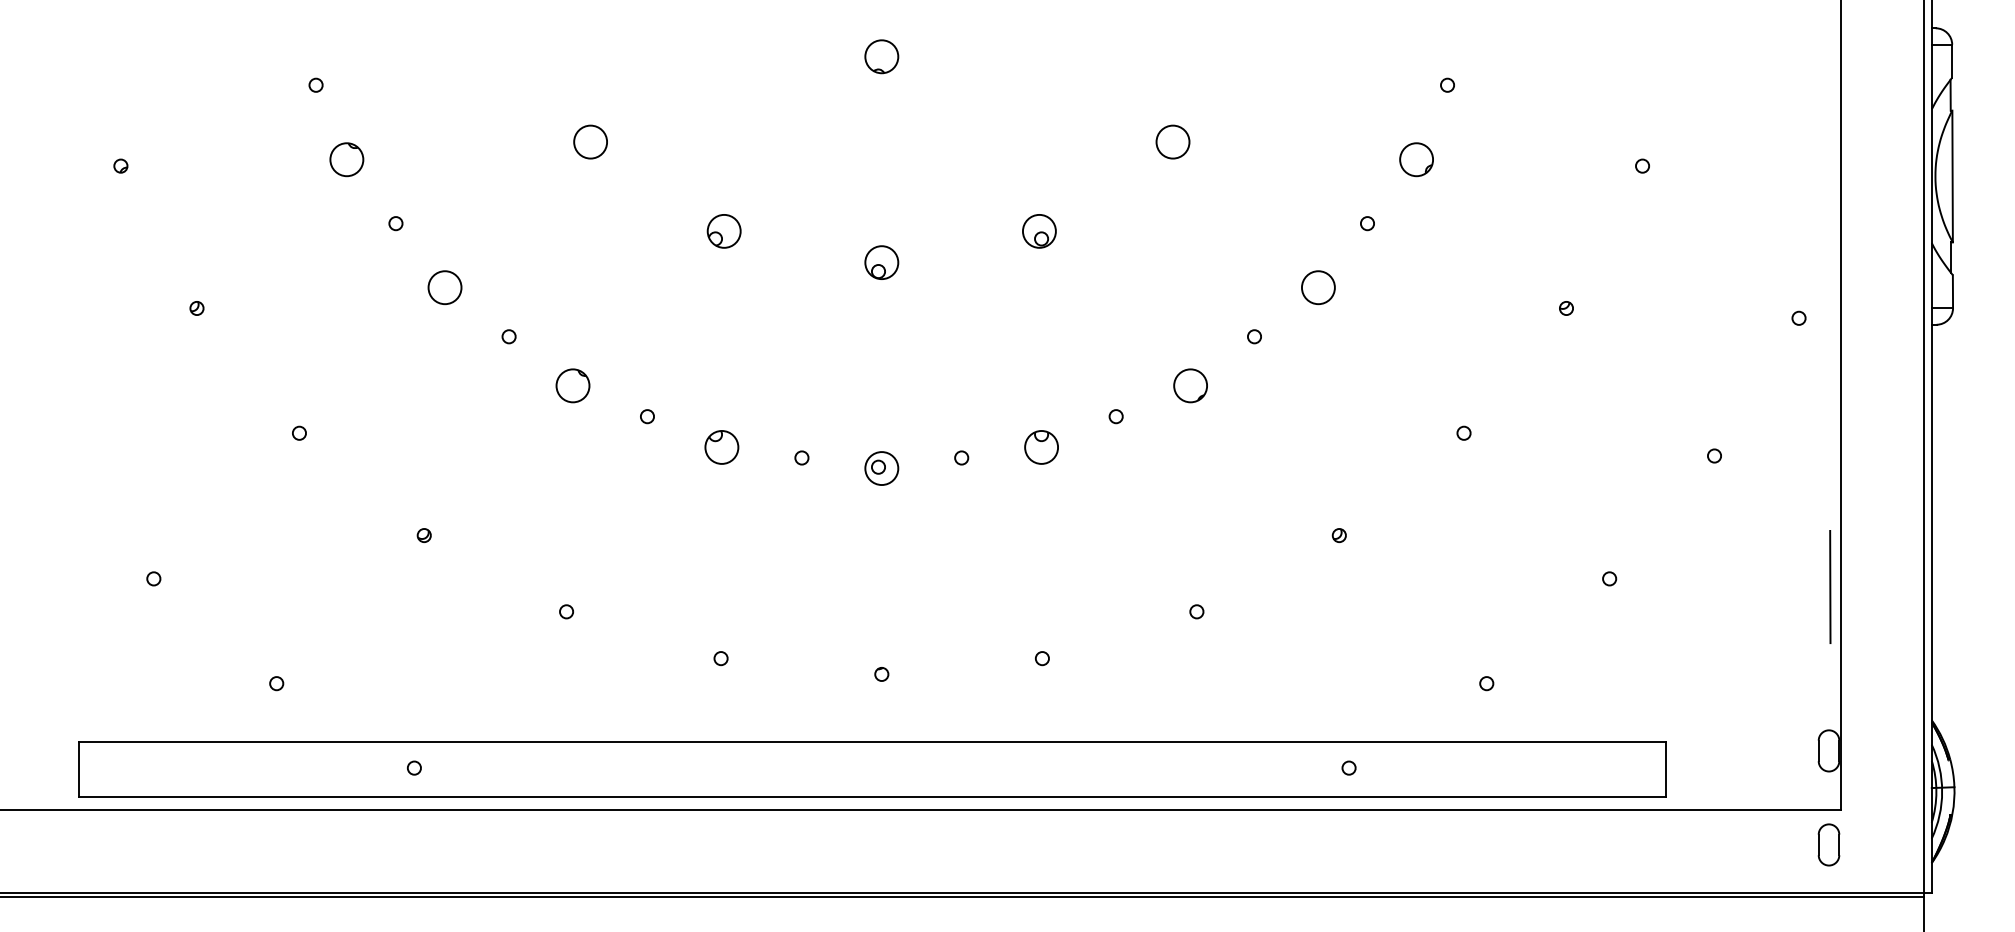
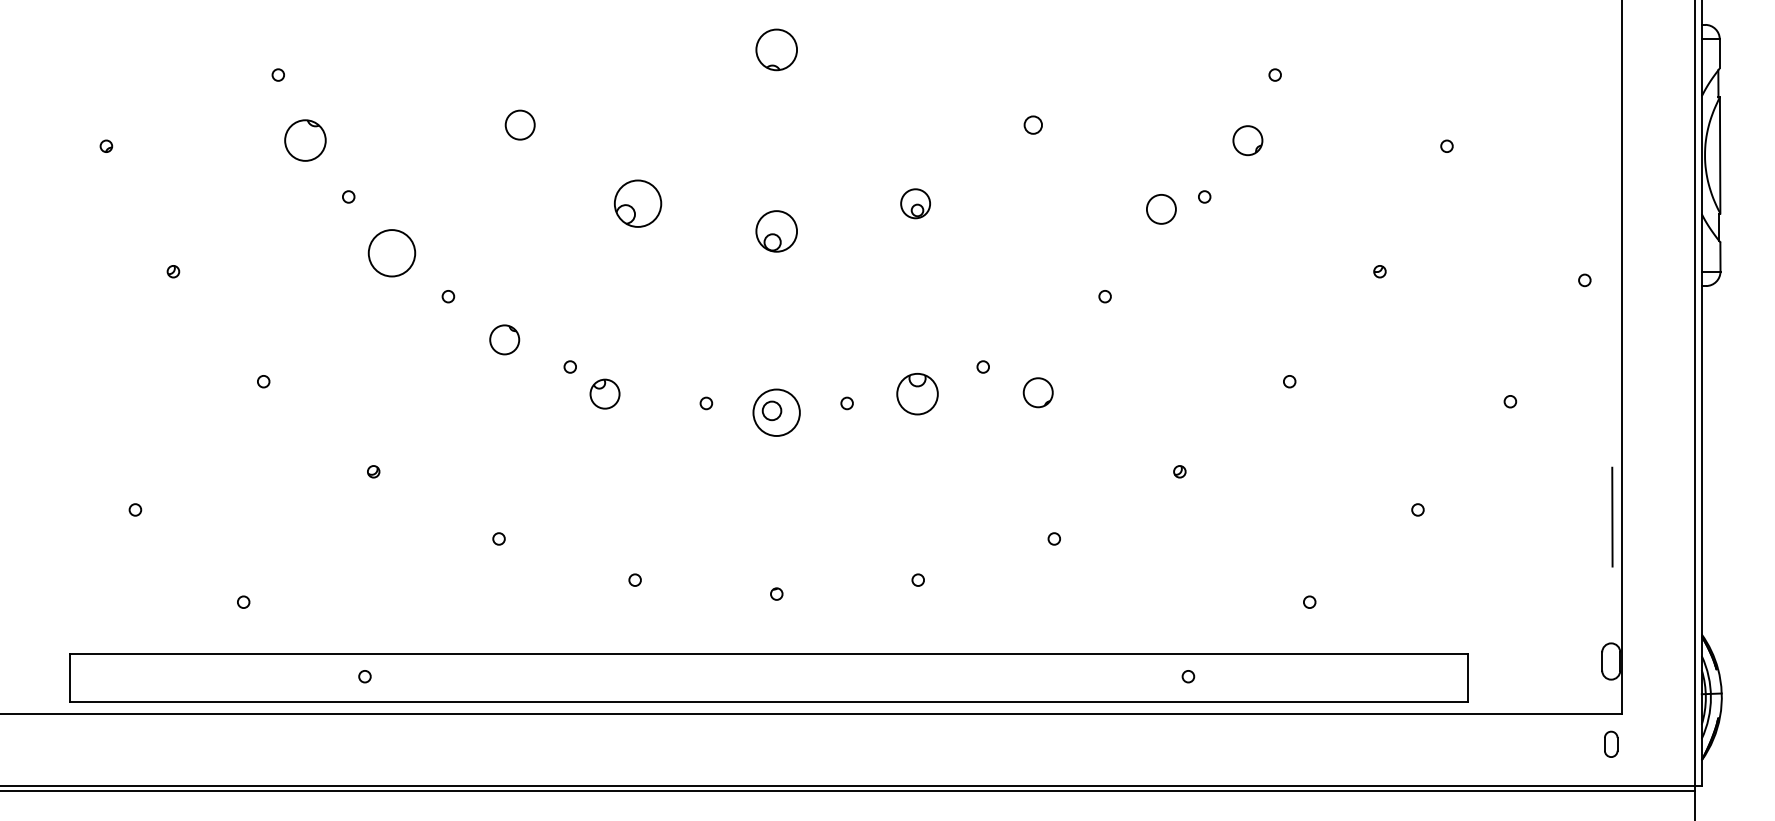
part: (881, 56) -> (776, 49), size x1.4
circle: (1172, 141) -> (1032, 124), size x0.6
part: (346, 159) -> (305, 140), size x1.4
part: (723, 231) -> (637, 203), size x1.6
part: (881, 262) -> (776, 231), size x1.4
circle: (444, 287) -> (391, 253), size x1.6
circle: (1318, 287) -> (1161, 209), moved
part: (1190, 385) -> (1038, 392), moved
part: (721, 447) -> (604, 394), moved
part: (1041, 447) -> (917, 394), size x1.4
part: (881, 468) -> (776, 412), size x1.6
part: (1828, 844) -> (1610, 743), size x0.7

